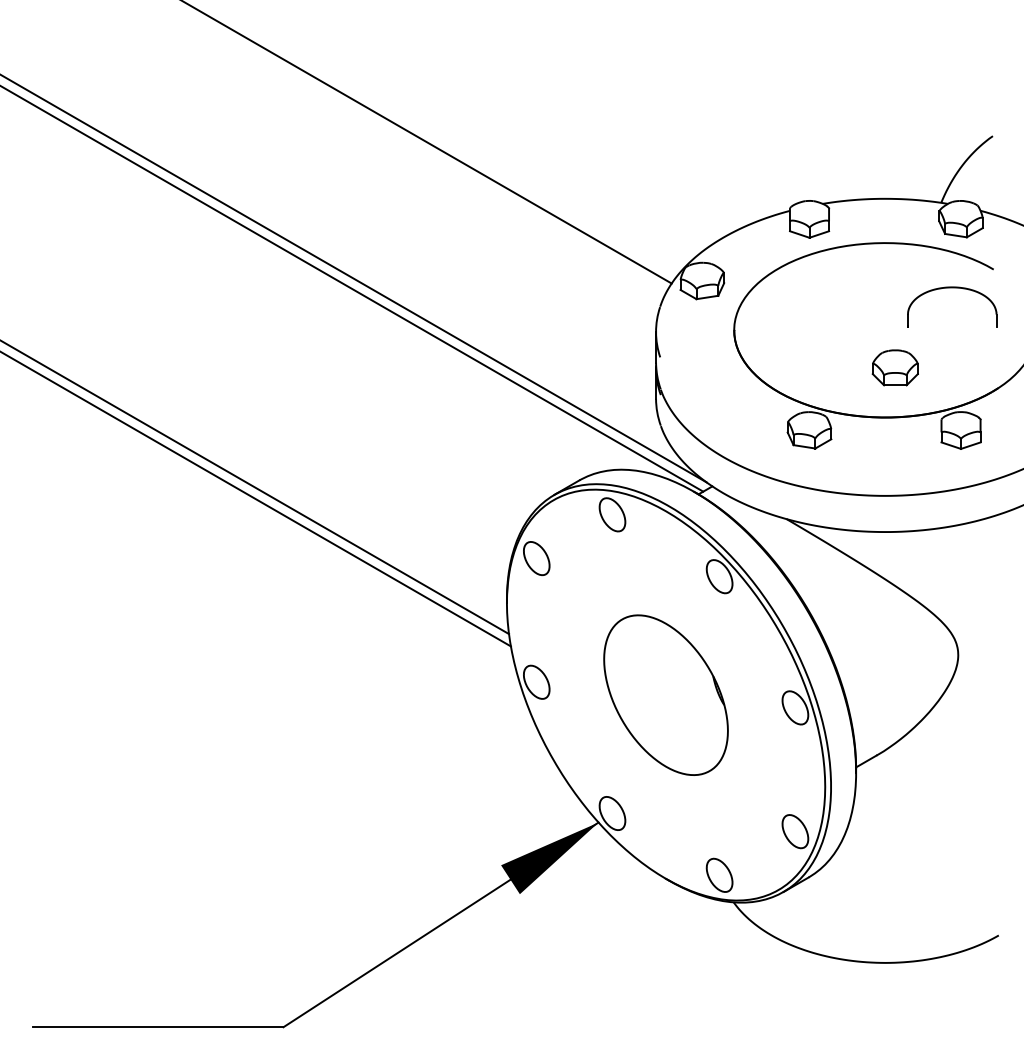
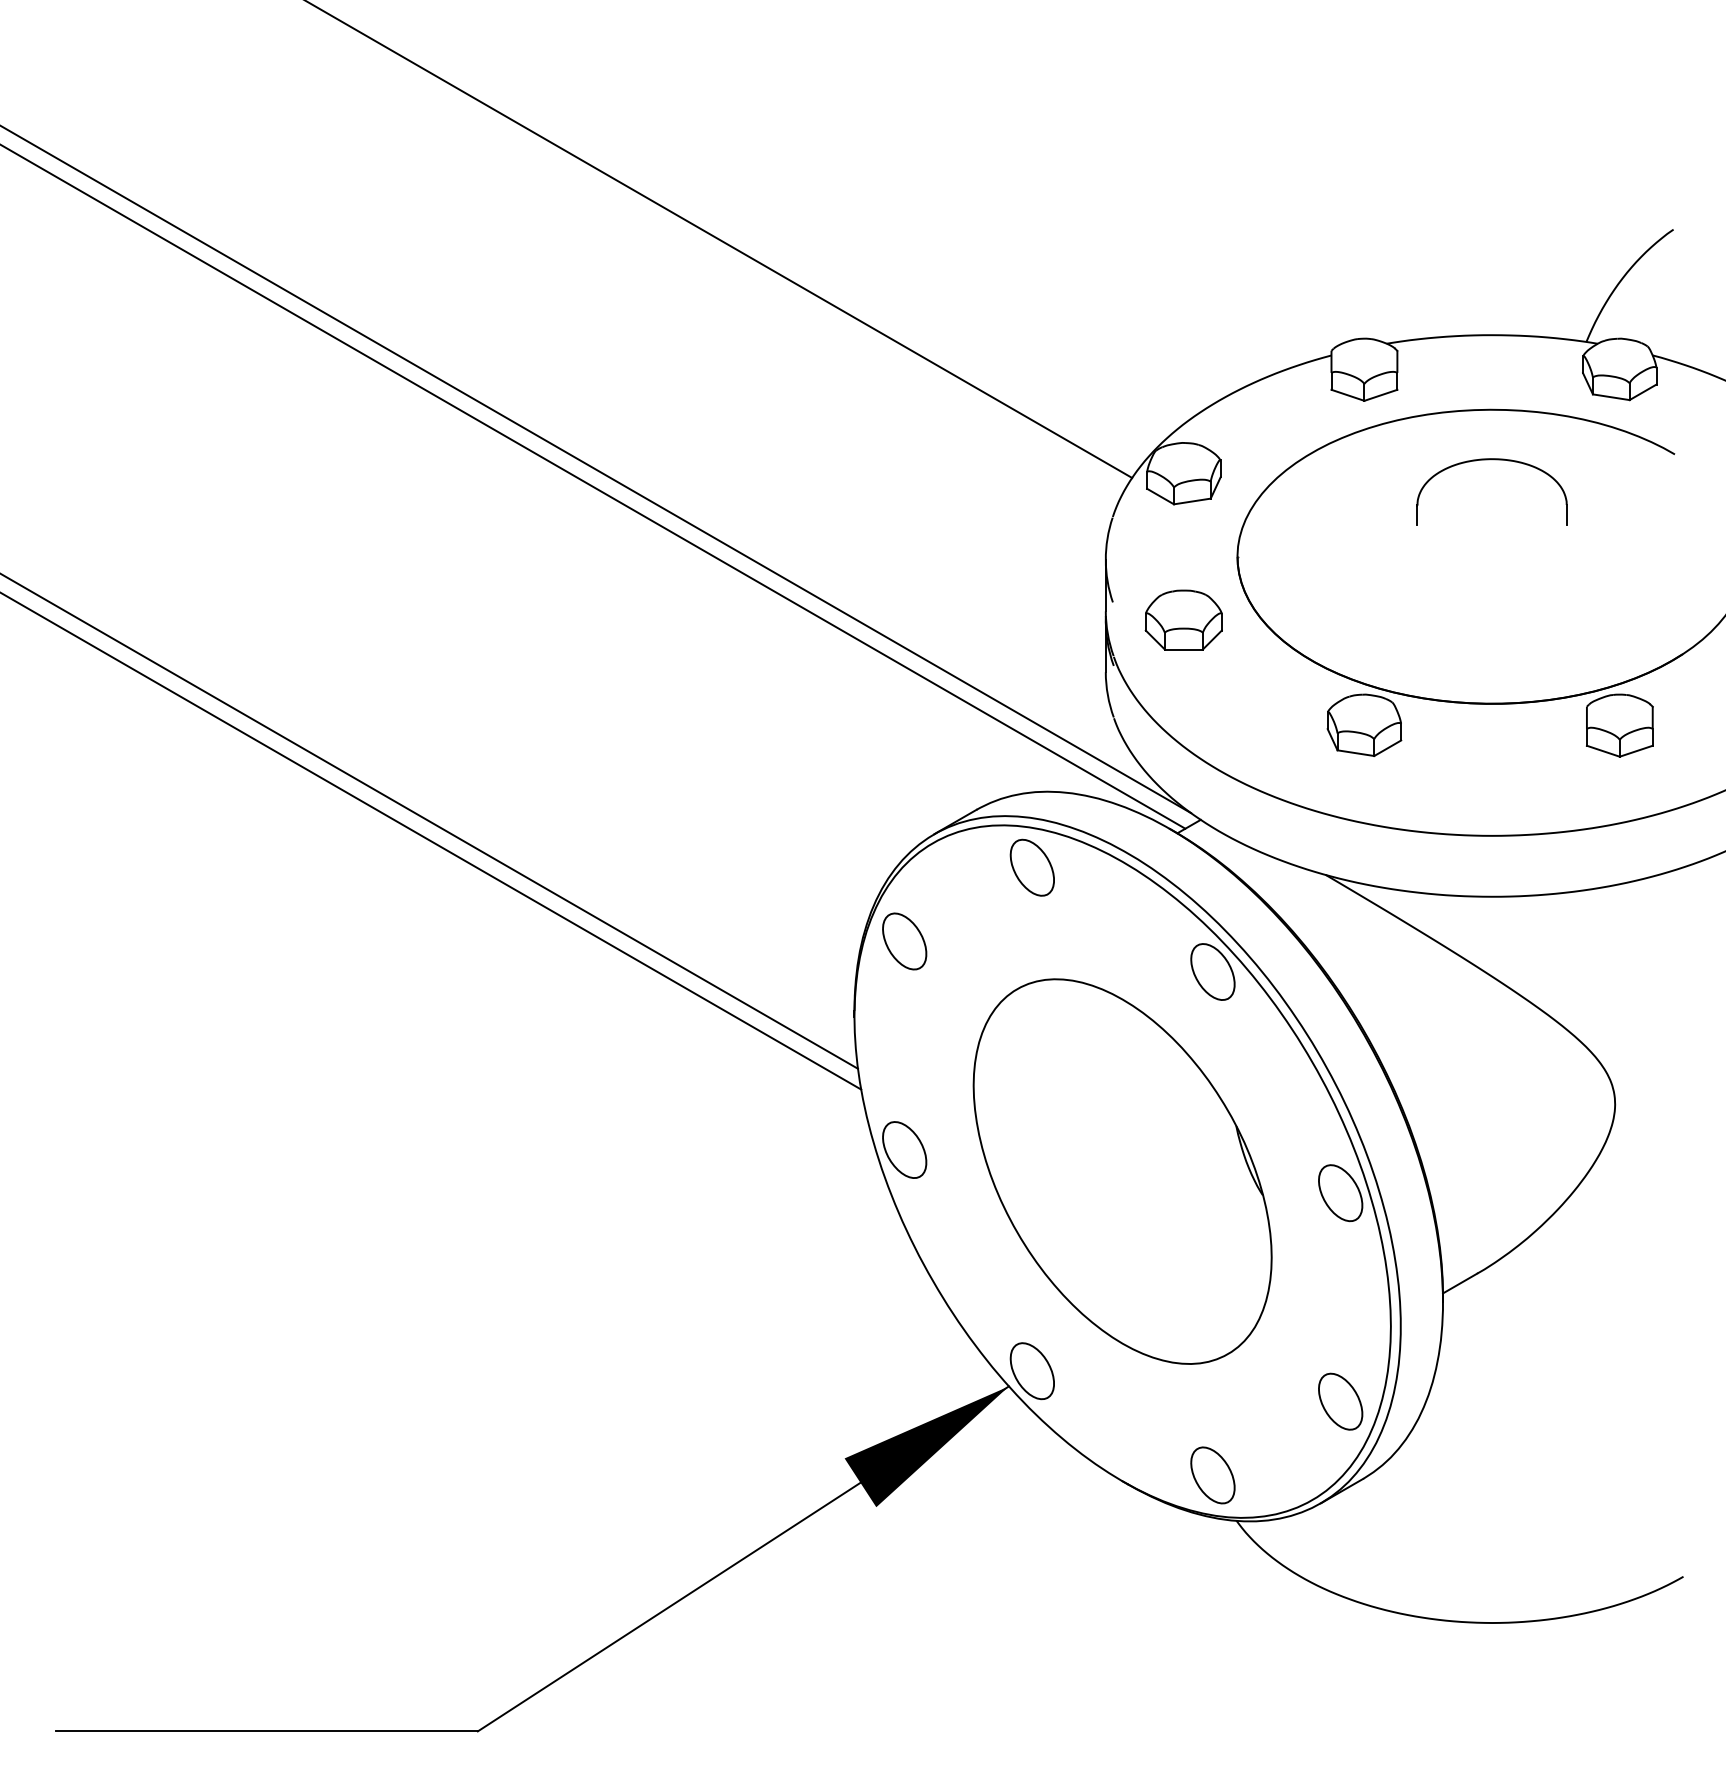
part: (952, 288) -> (1492, 461), moved
part: (894, 367) -> (1182, 619), moved
part: (665, 695) -> (1121, 1172), size x1.43

